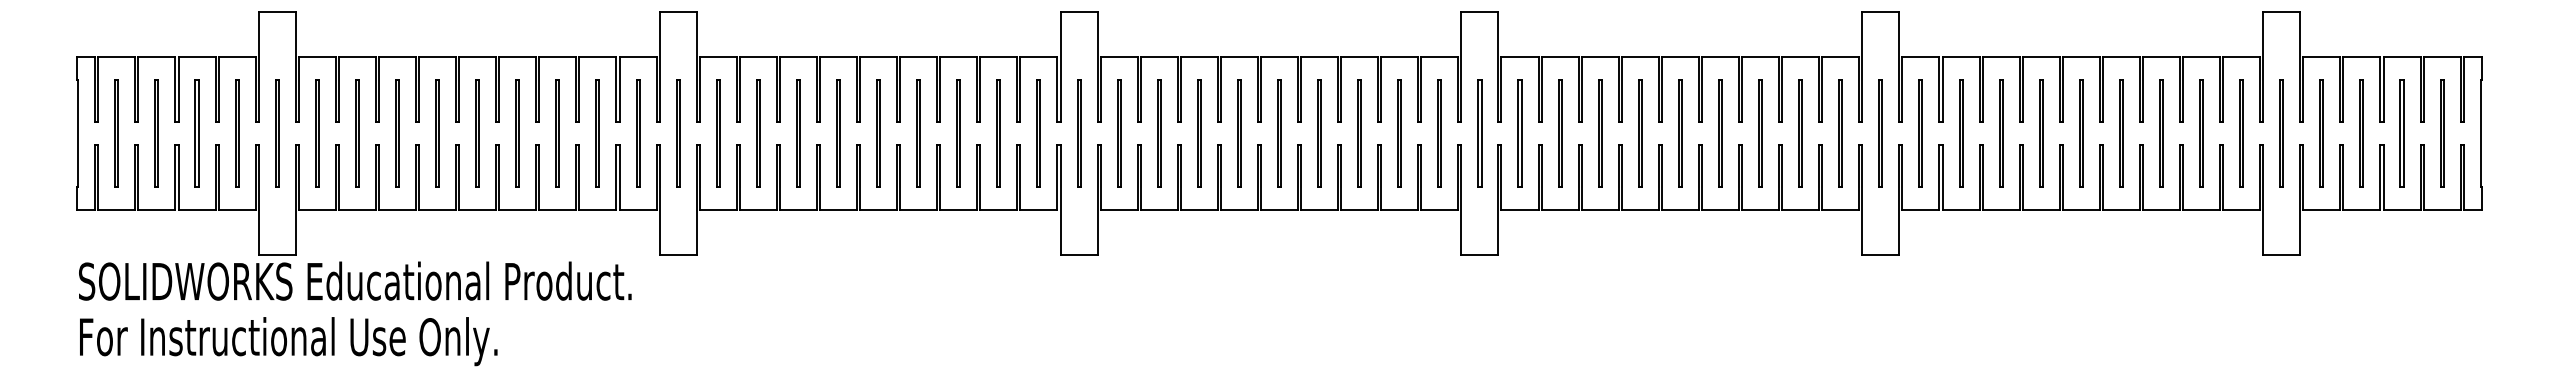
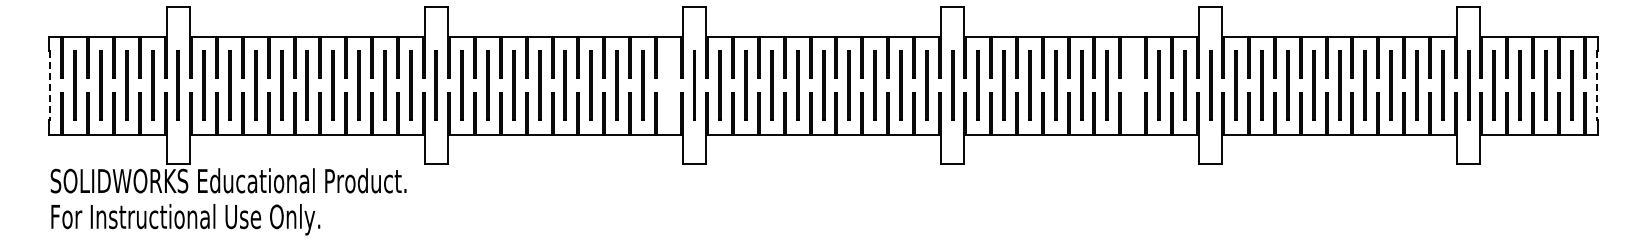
line: (1038, 133) -> (668, 85), removed
line: (1759, 133) -> (1132, 85), removed
line: (78, 134) -> (50, 86), solid -> dashed
line: (2480, 134) -> (1596, 86), solid -> dashed

